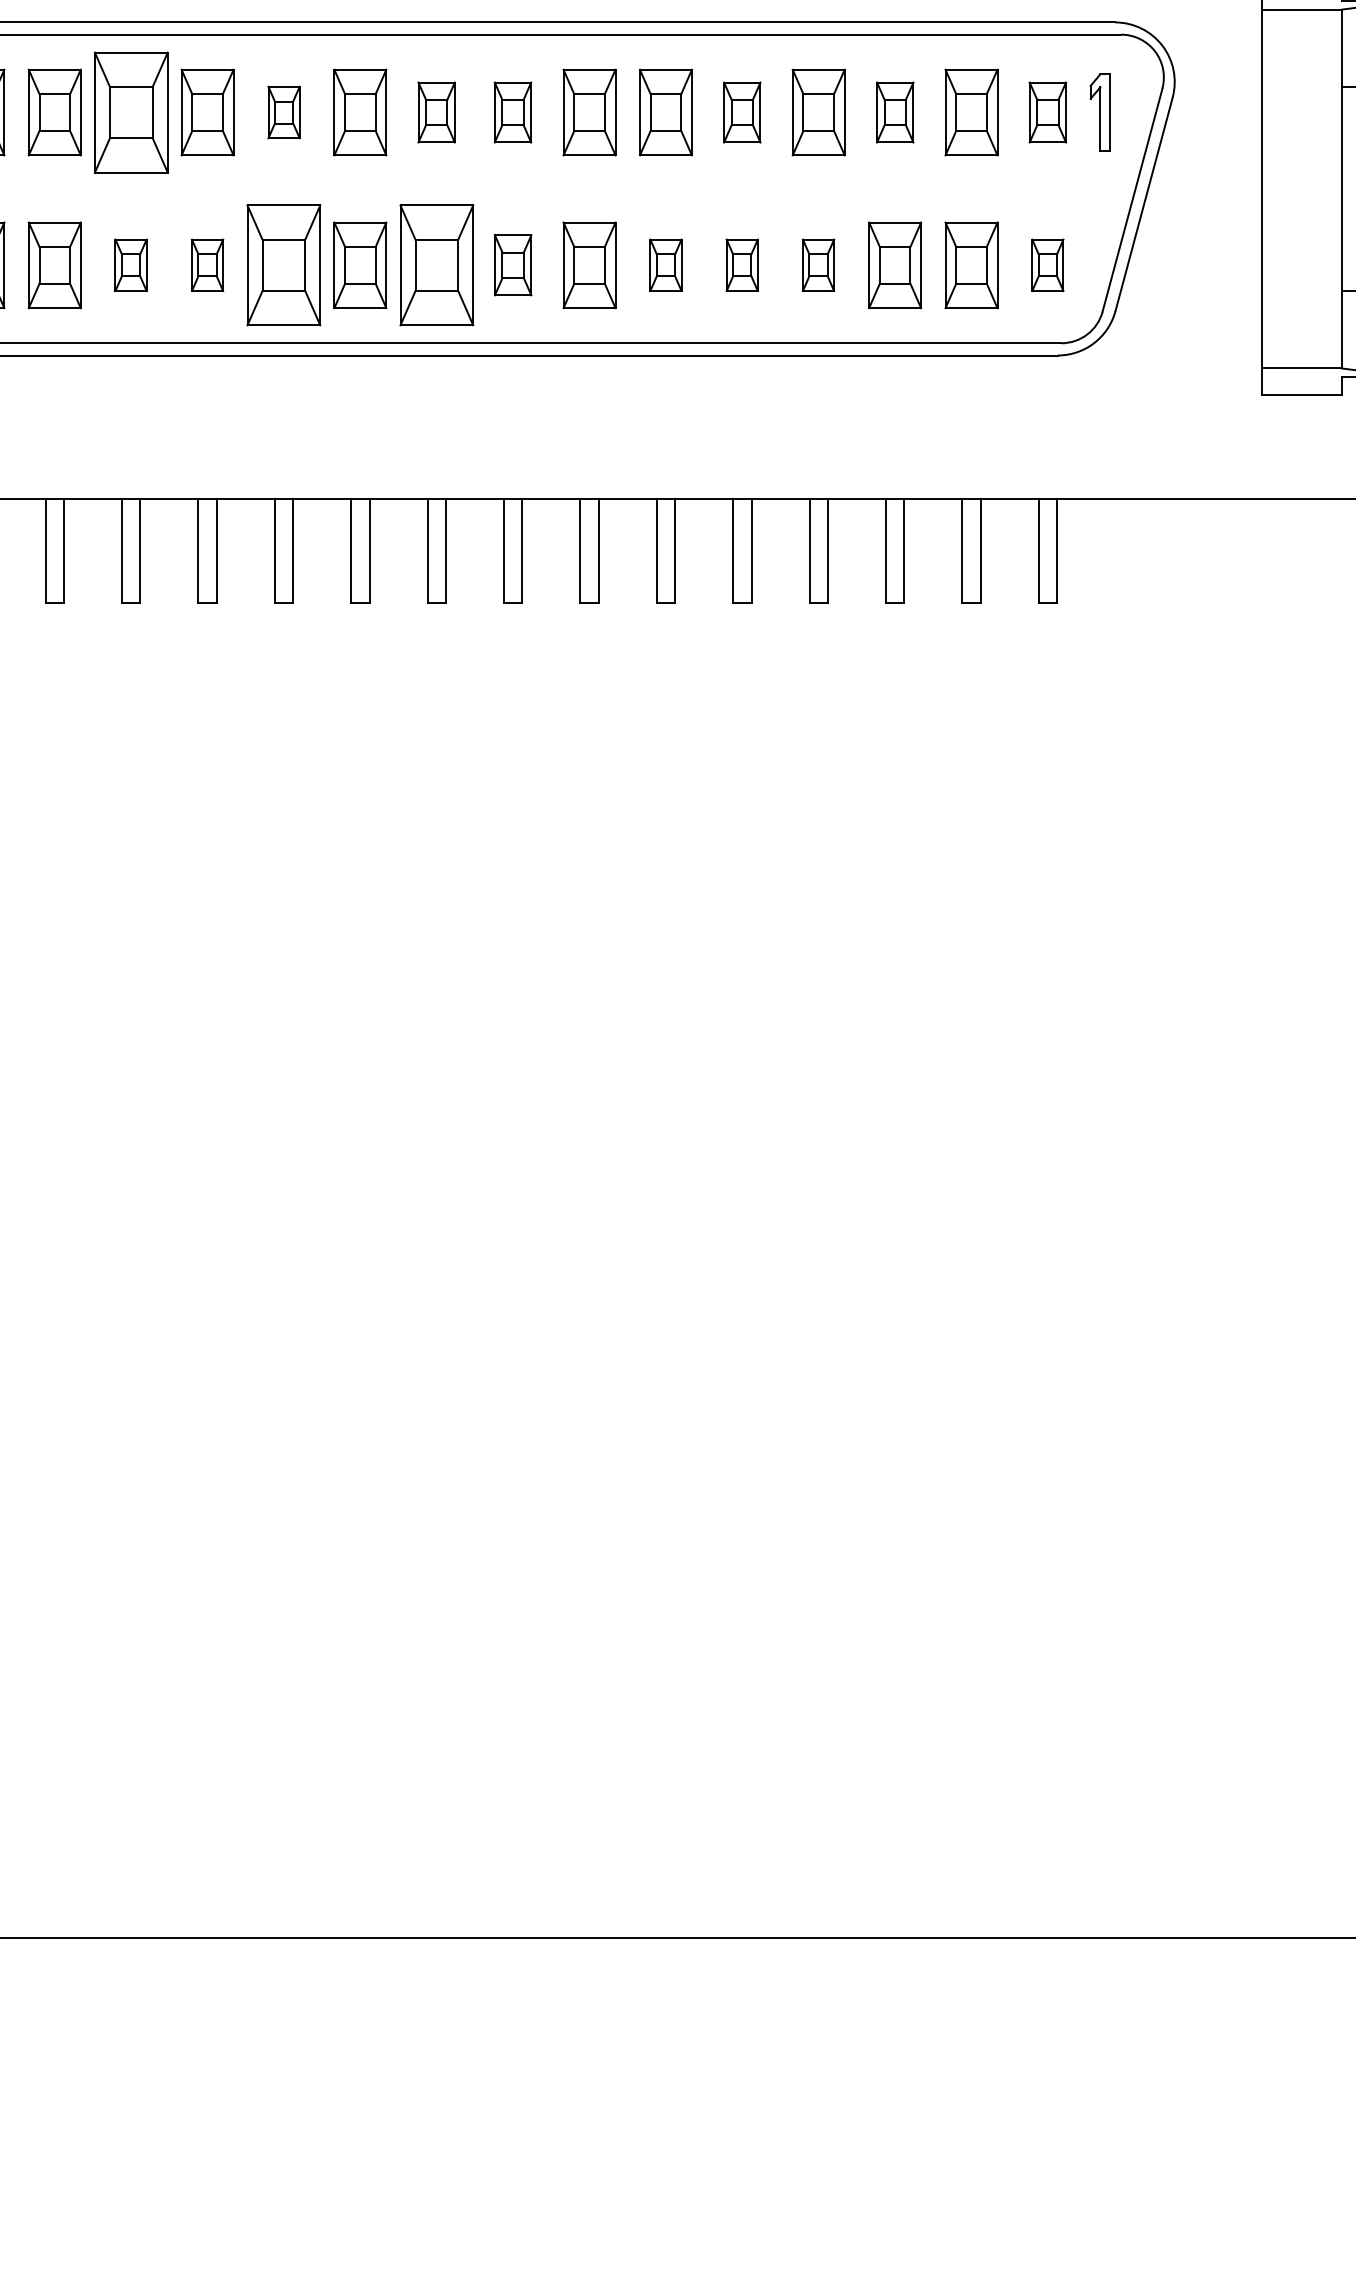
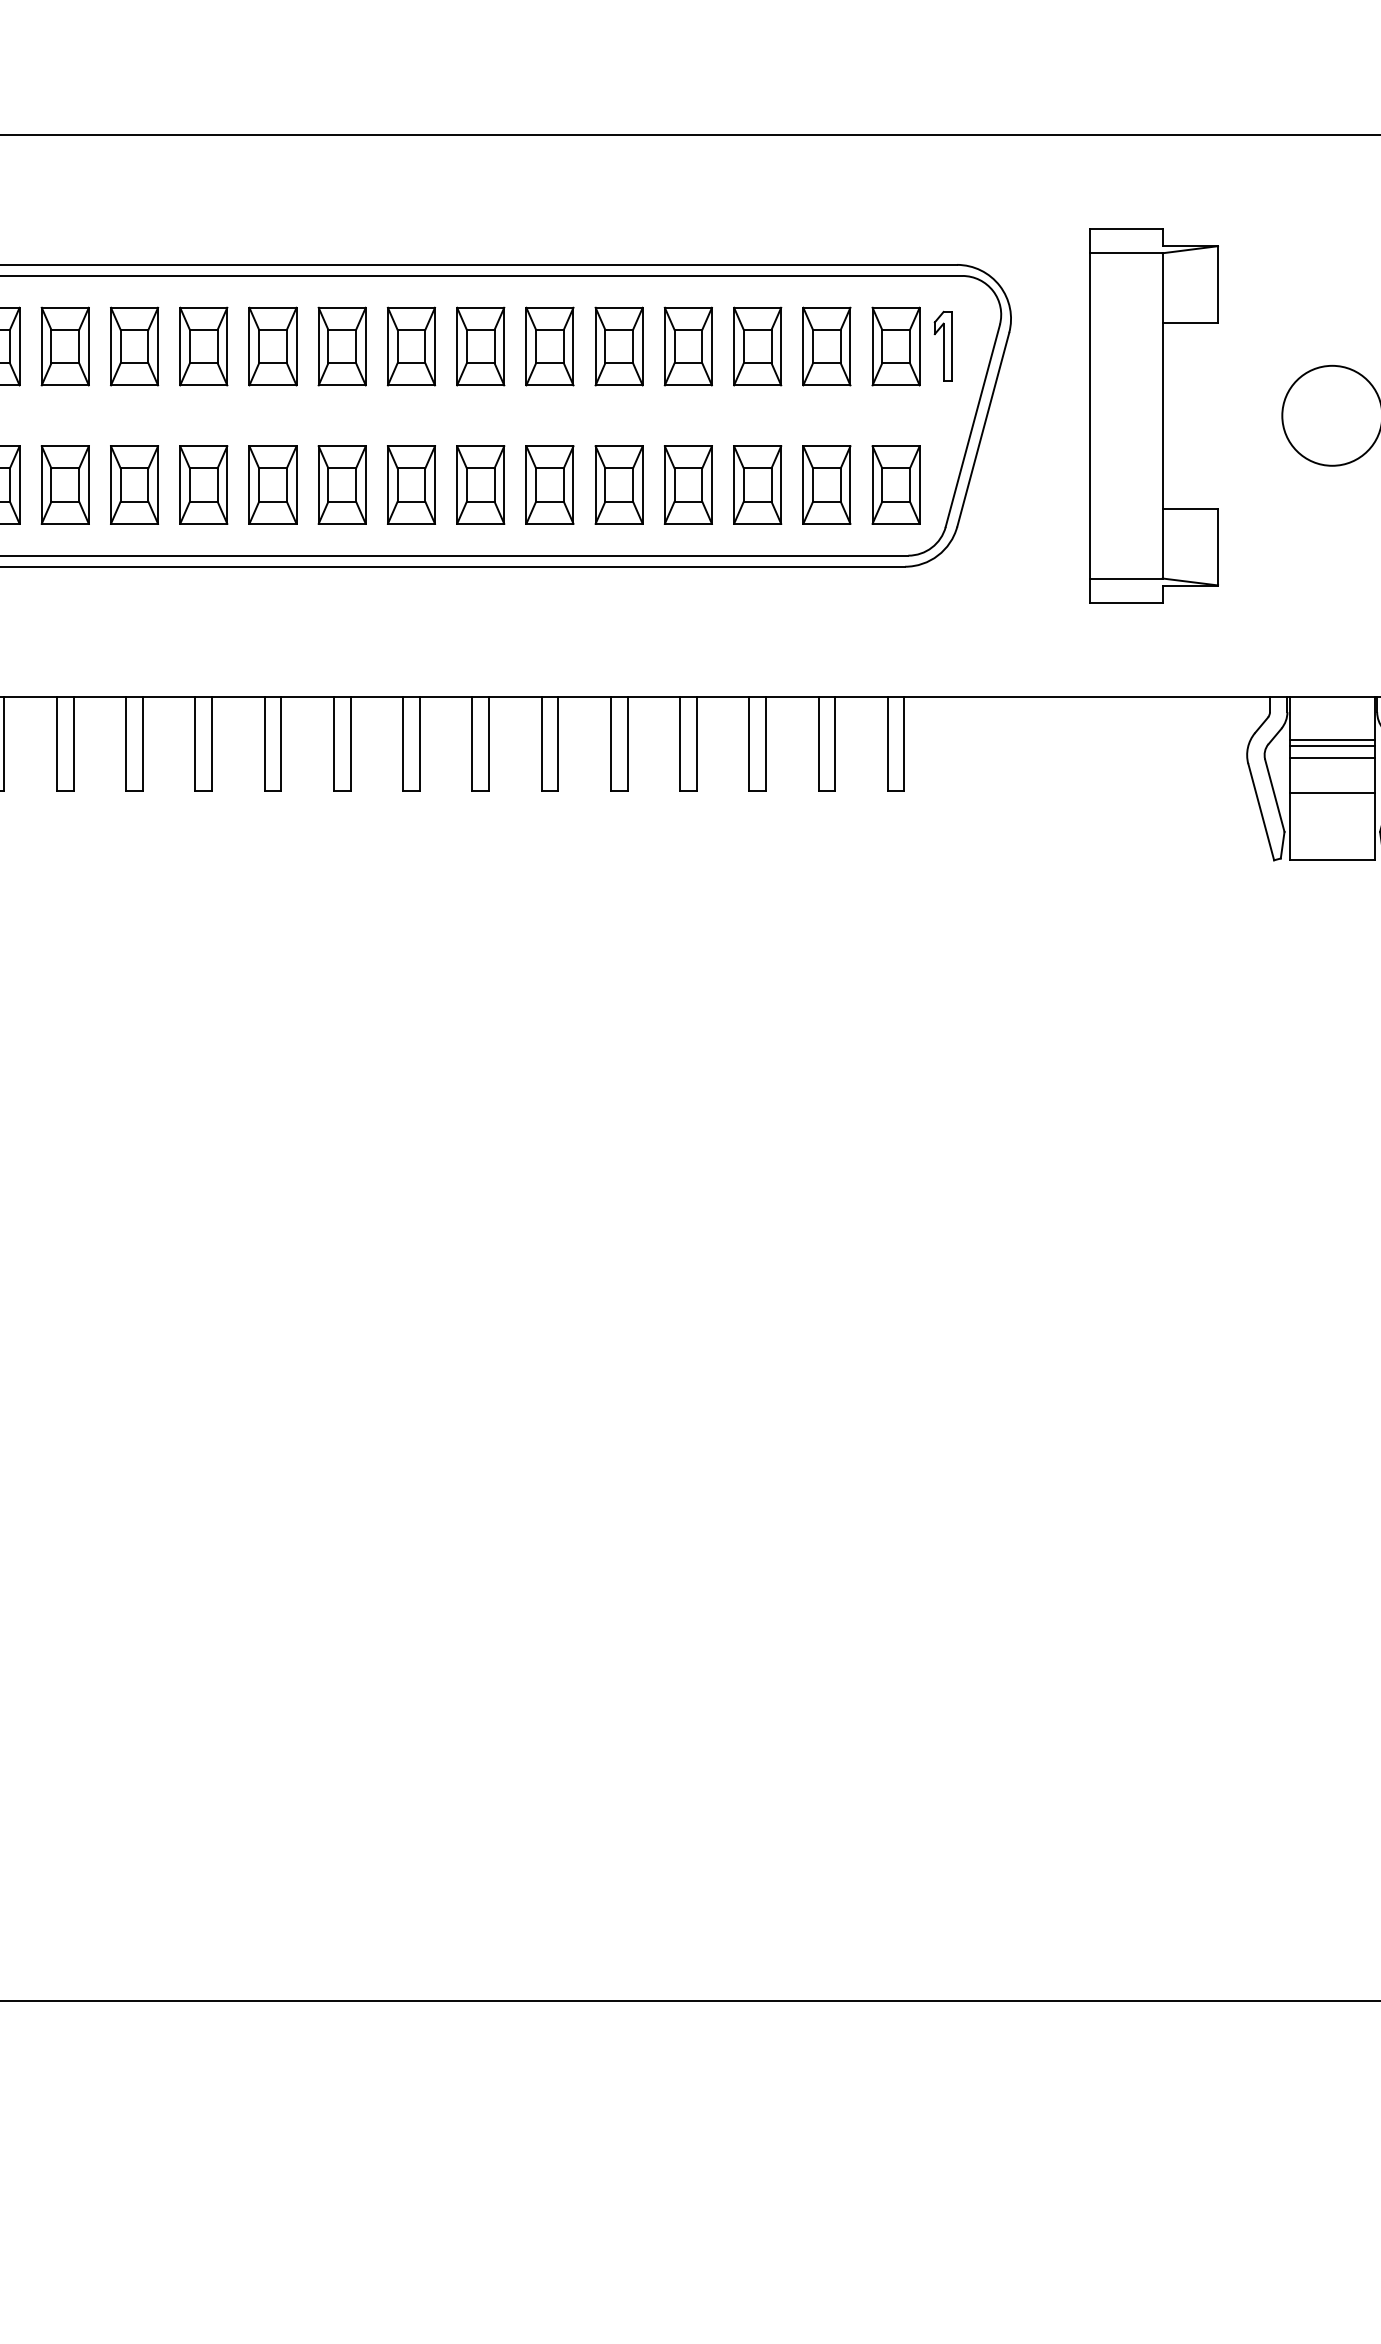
part: (130, 112) -> (64, 346), size x0.71
part: (283, 112) -> (203, 346), size x1.67
part: (435, 112) -> (341, 346), size x1.43
part: (512, 112) -> (410, 346), size x1.43
part: (741, 112) -> (618, 346), size x1.43
part: (894, 112) -> (757, 346), size x1.43
part: (1047, 112) -> (895, 346), size x1.43
part: (130, 264) -> (64, 484), size x1.67
part: (207, 264) -> (134, 484), size x1.67
part: (283, 264) -> (203, 484), size x0.71
part: (435, 264) -> (341, 484), size x0.71
part: (513, 264) -> (411, 484), size x1.43
part: (665, 264) -> (549, 484), size x1.67
part: (741, 264) -> (618, 484), size x1.67
part: (817, 264) -> (687, 484), size x1.67
part: (1047, 264) -> (895, 484), size x1.67

